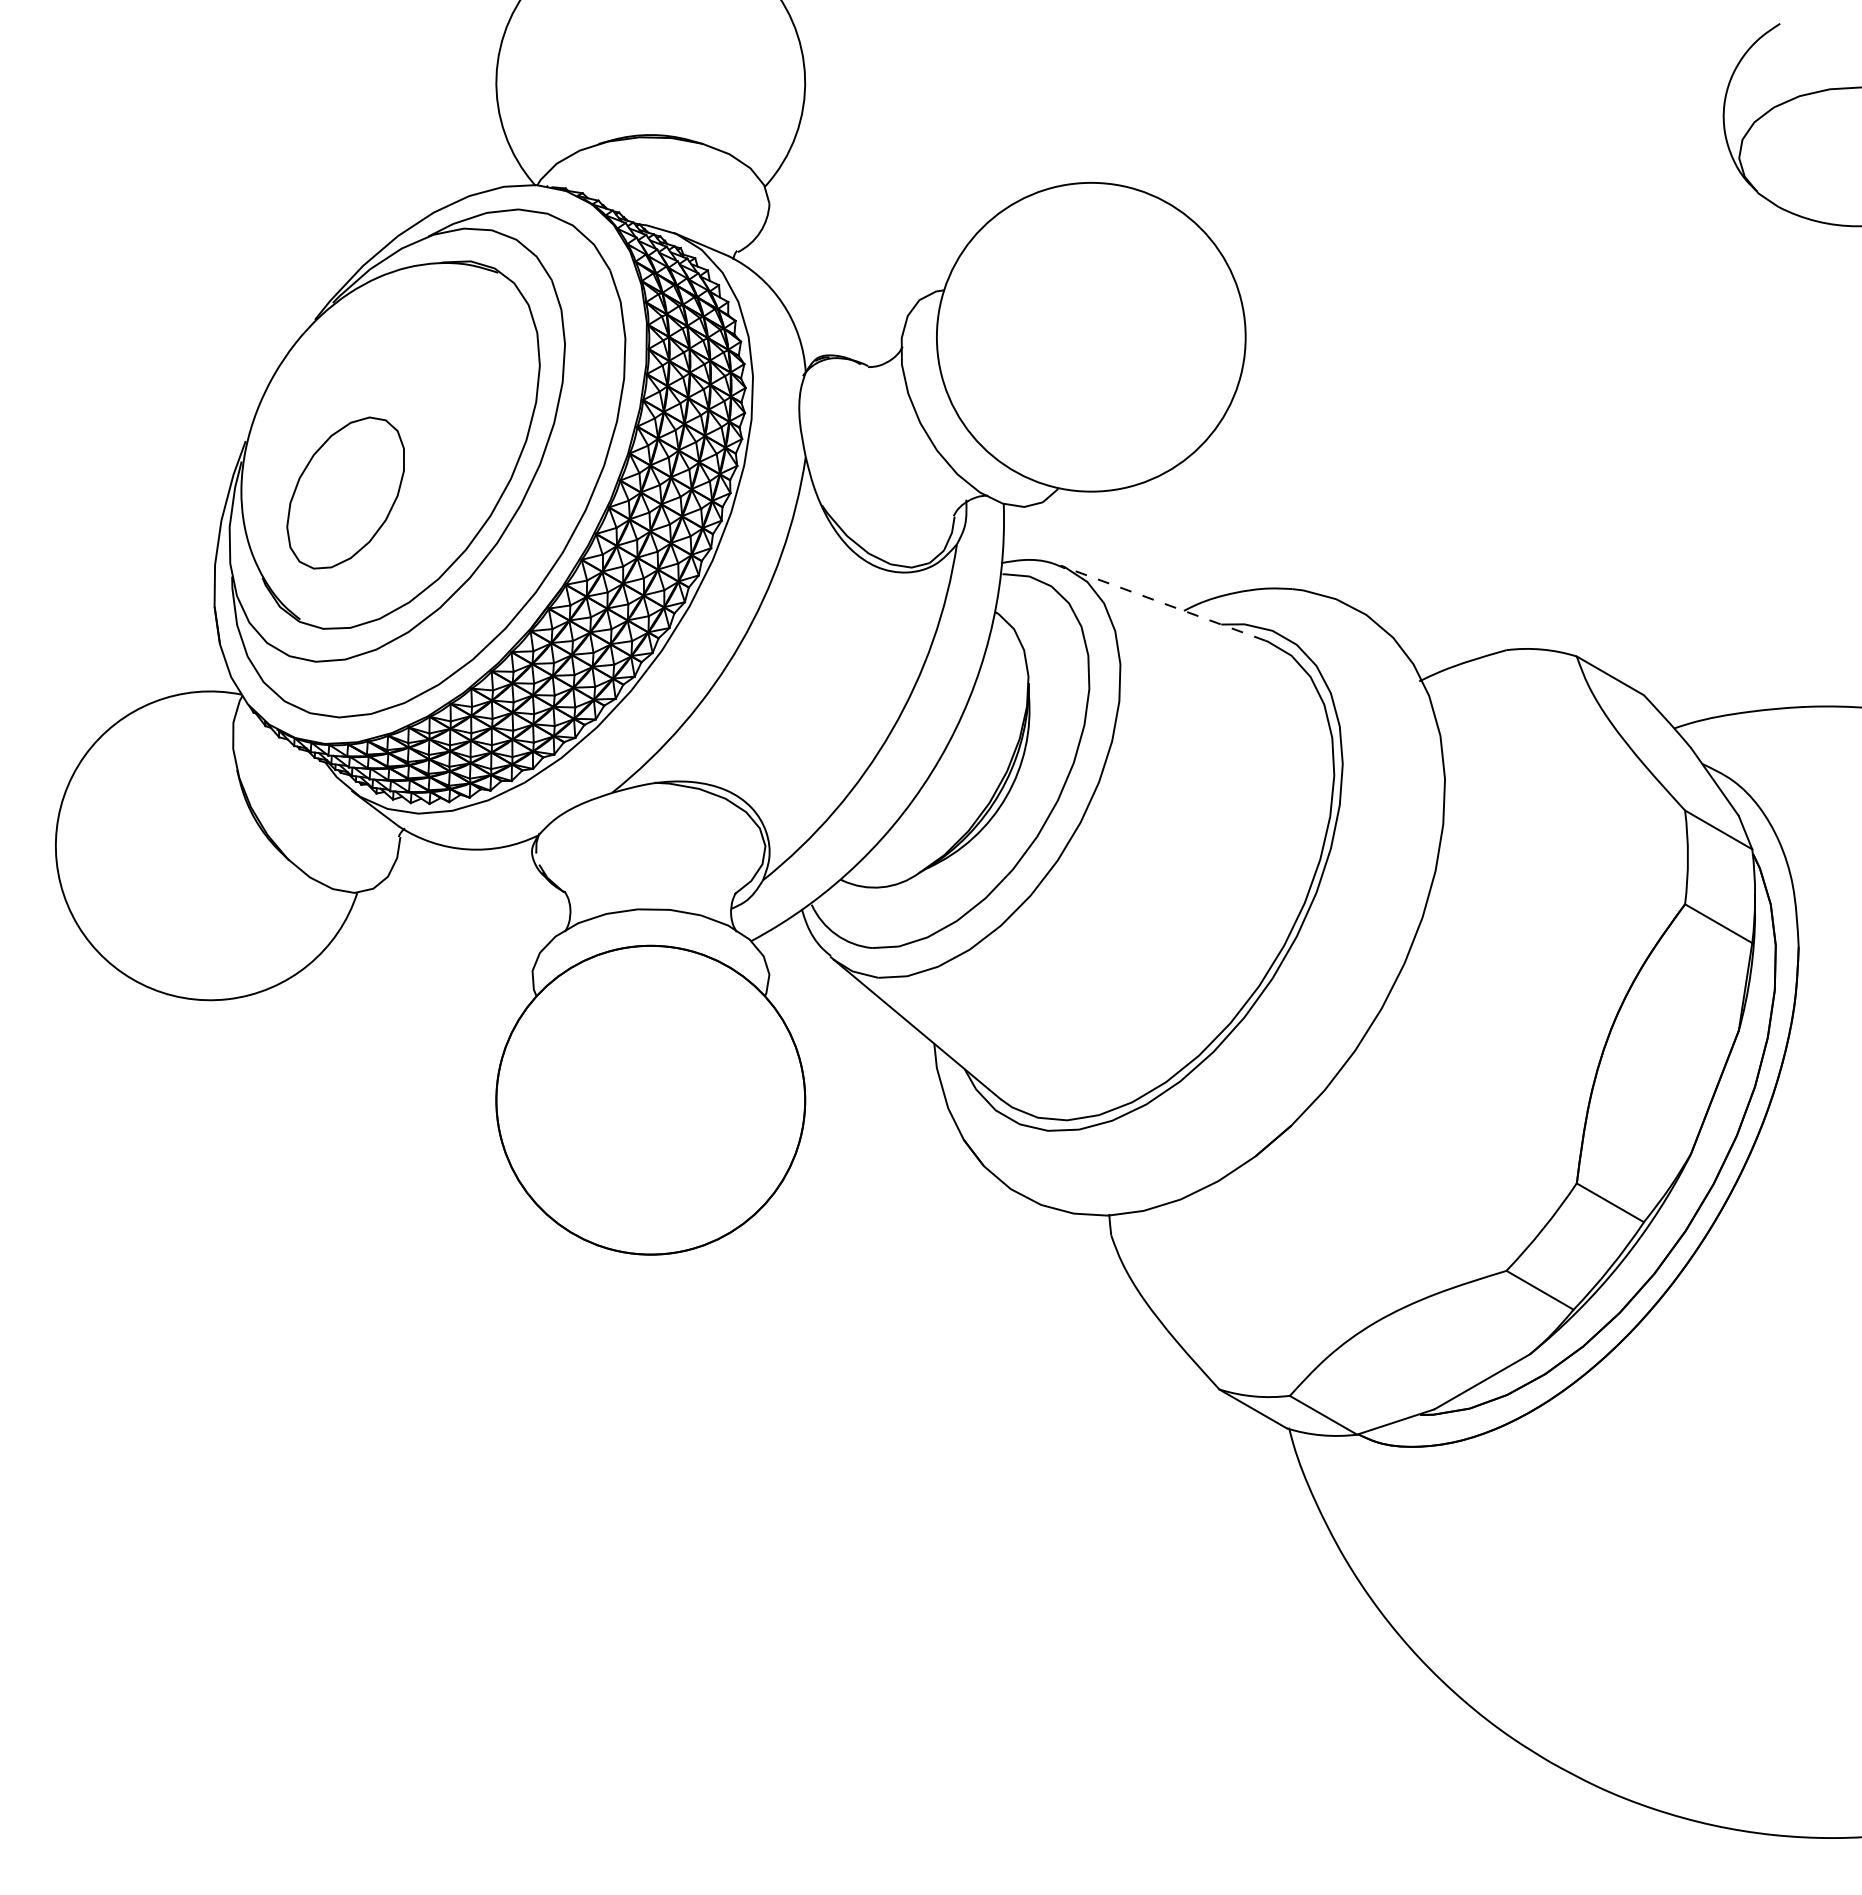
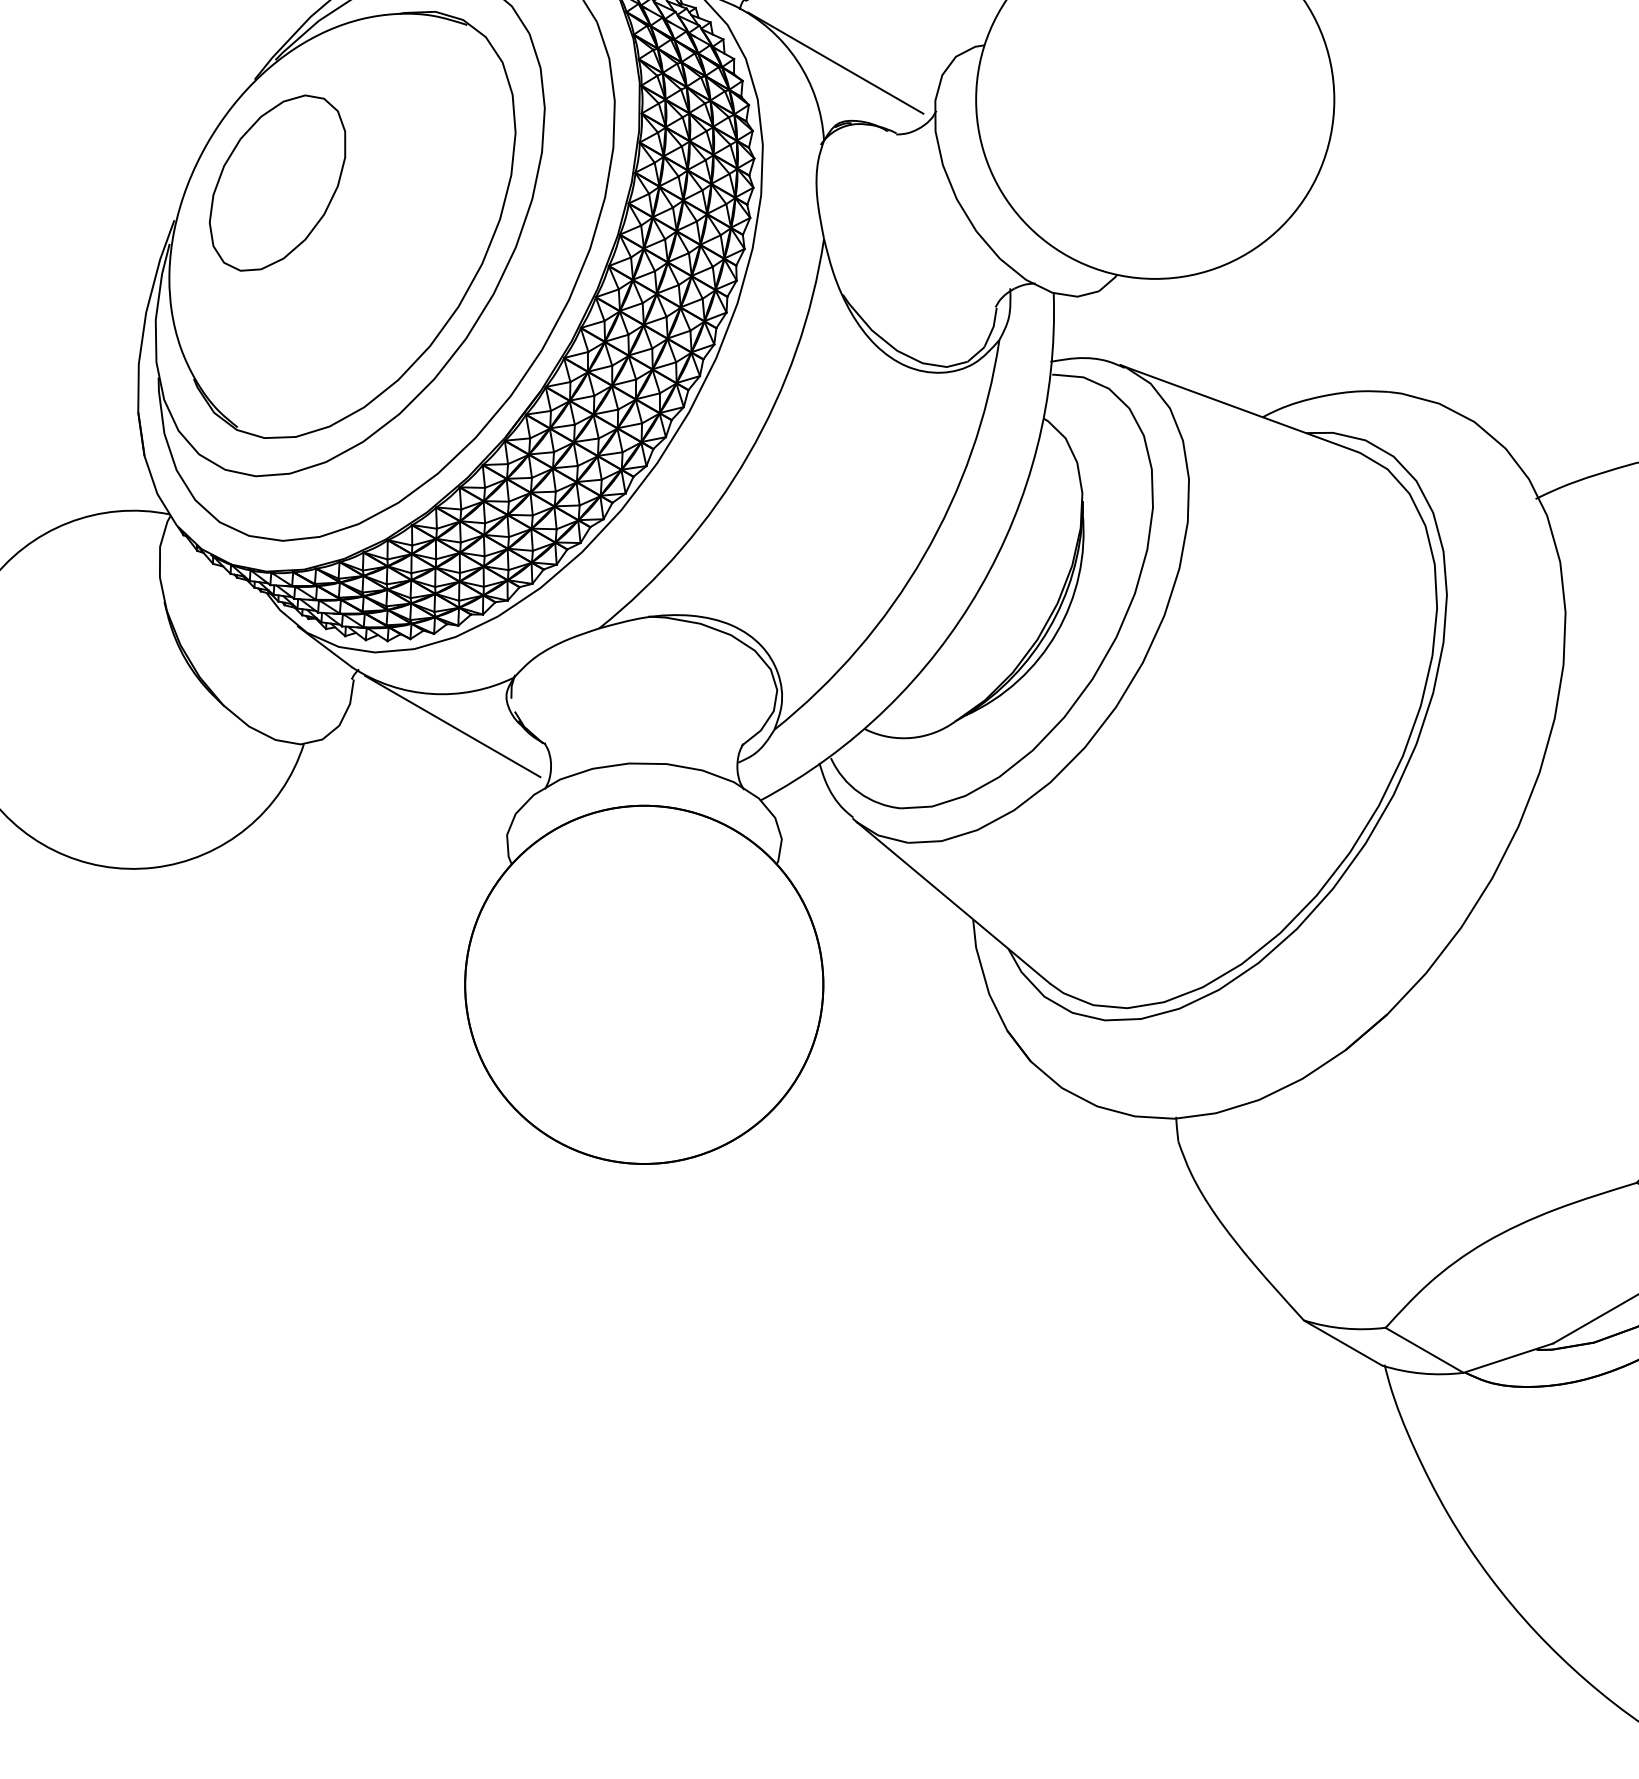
line: (815, 305) -> (835, 62), added
part: (345, 492) -> (277, 182), moved
line: (1163, 603) -> (1239, 408), dashed -> solid
line: (485, 877) -> (452, 726), added

